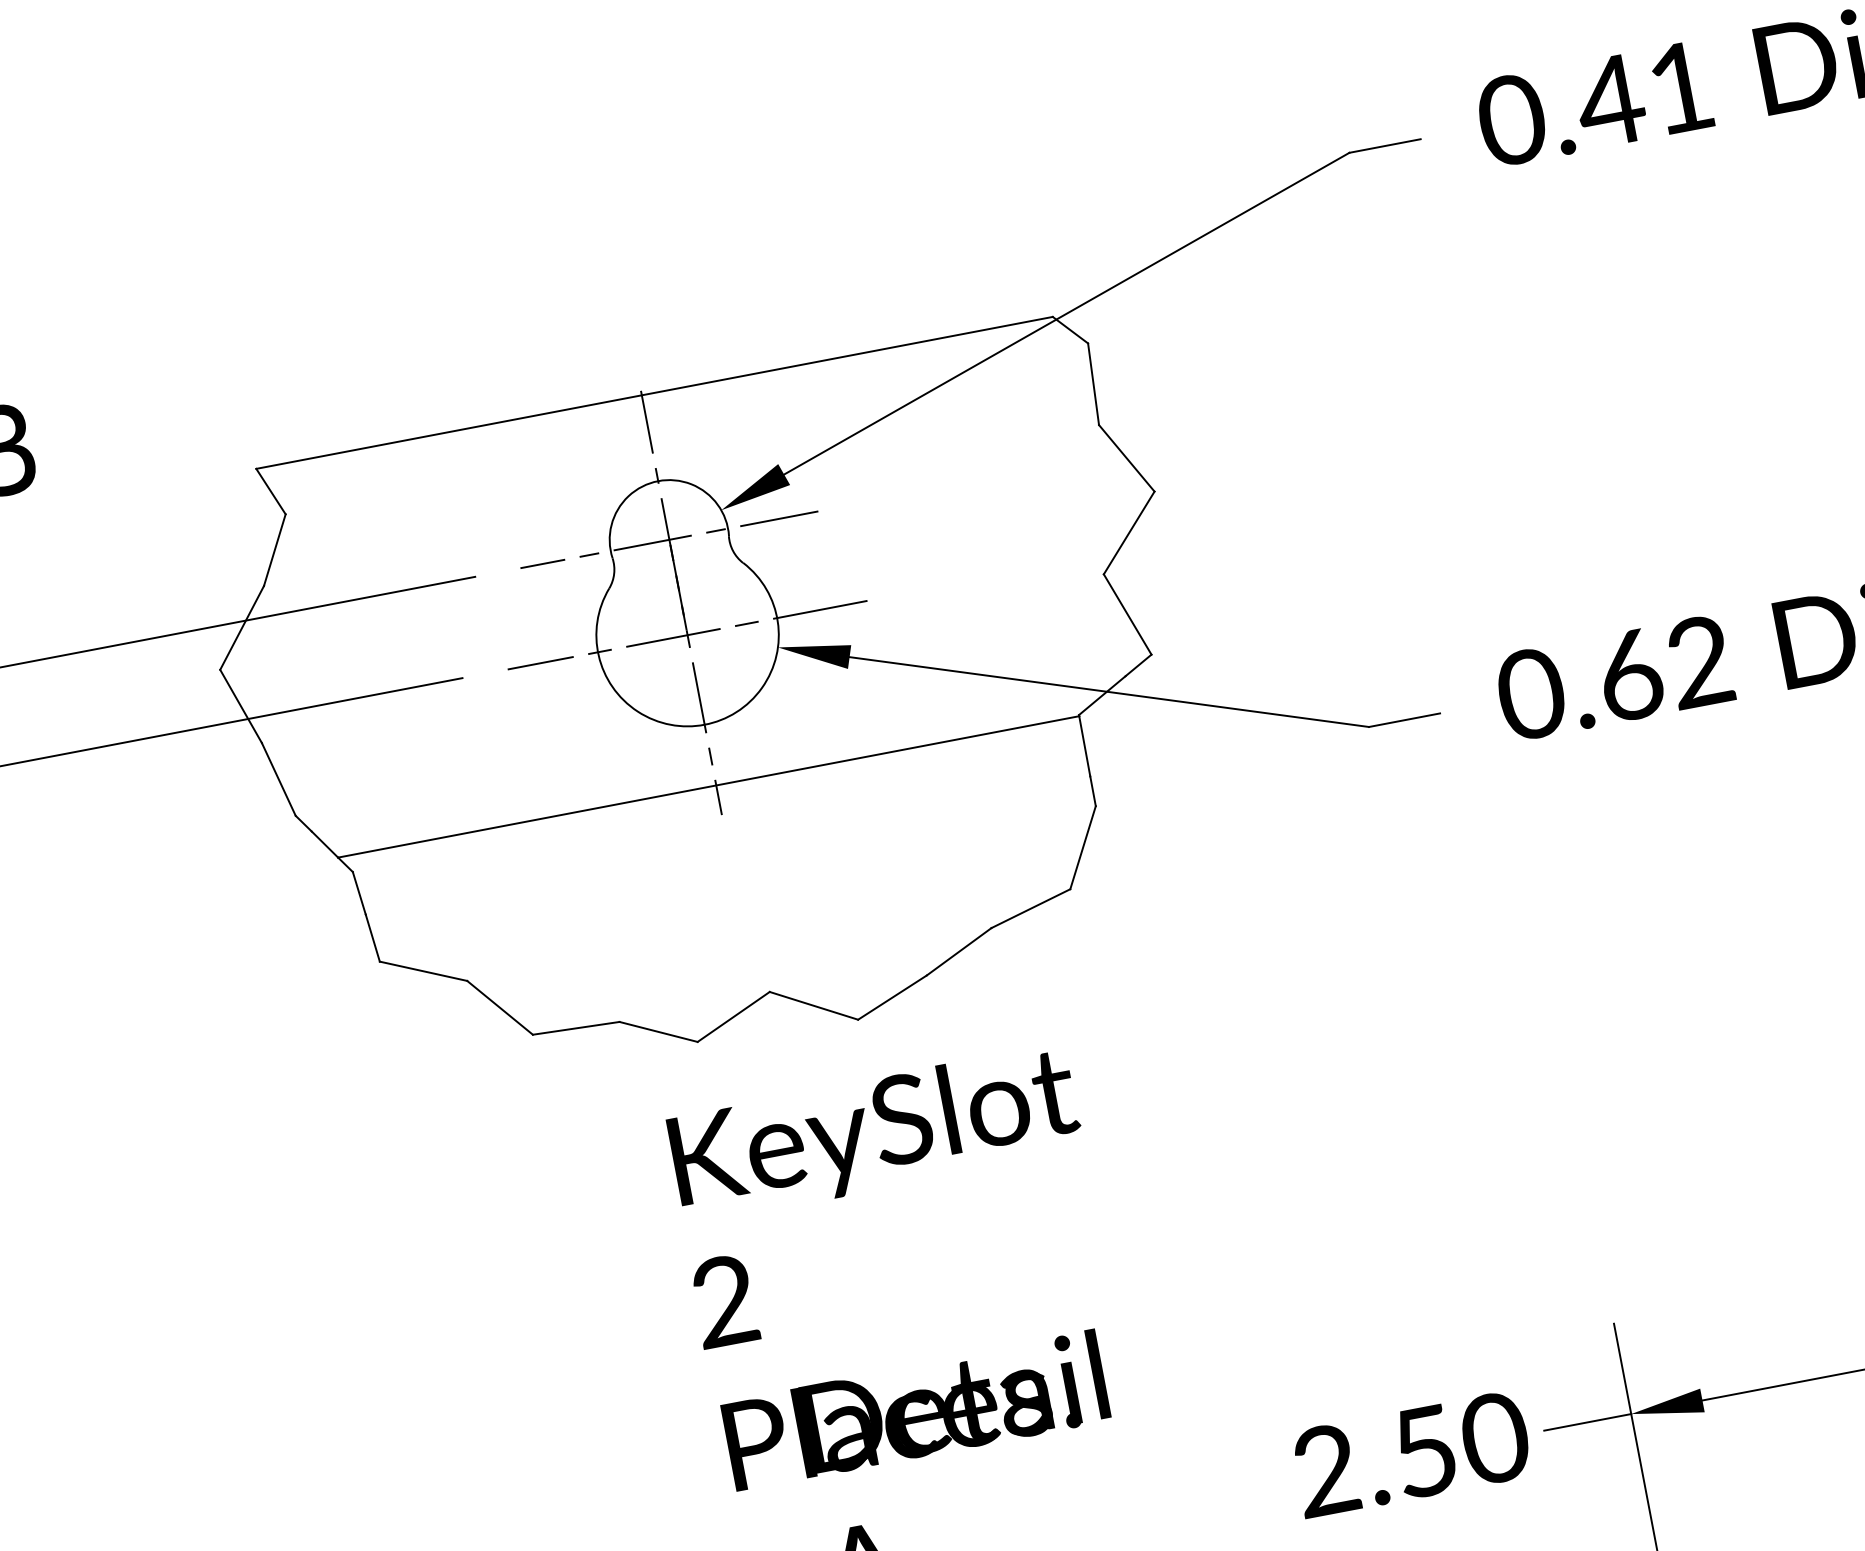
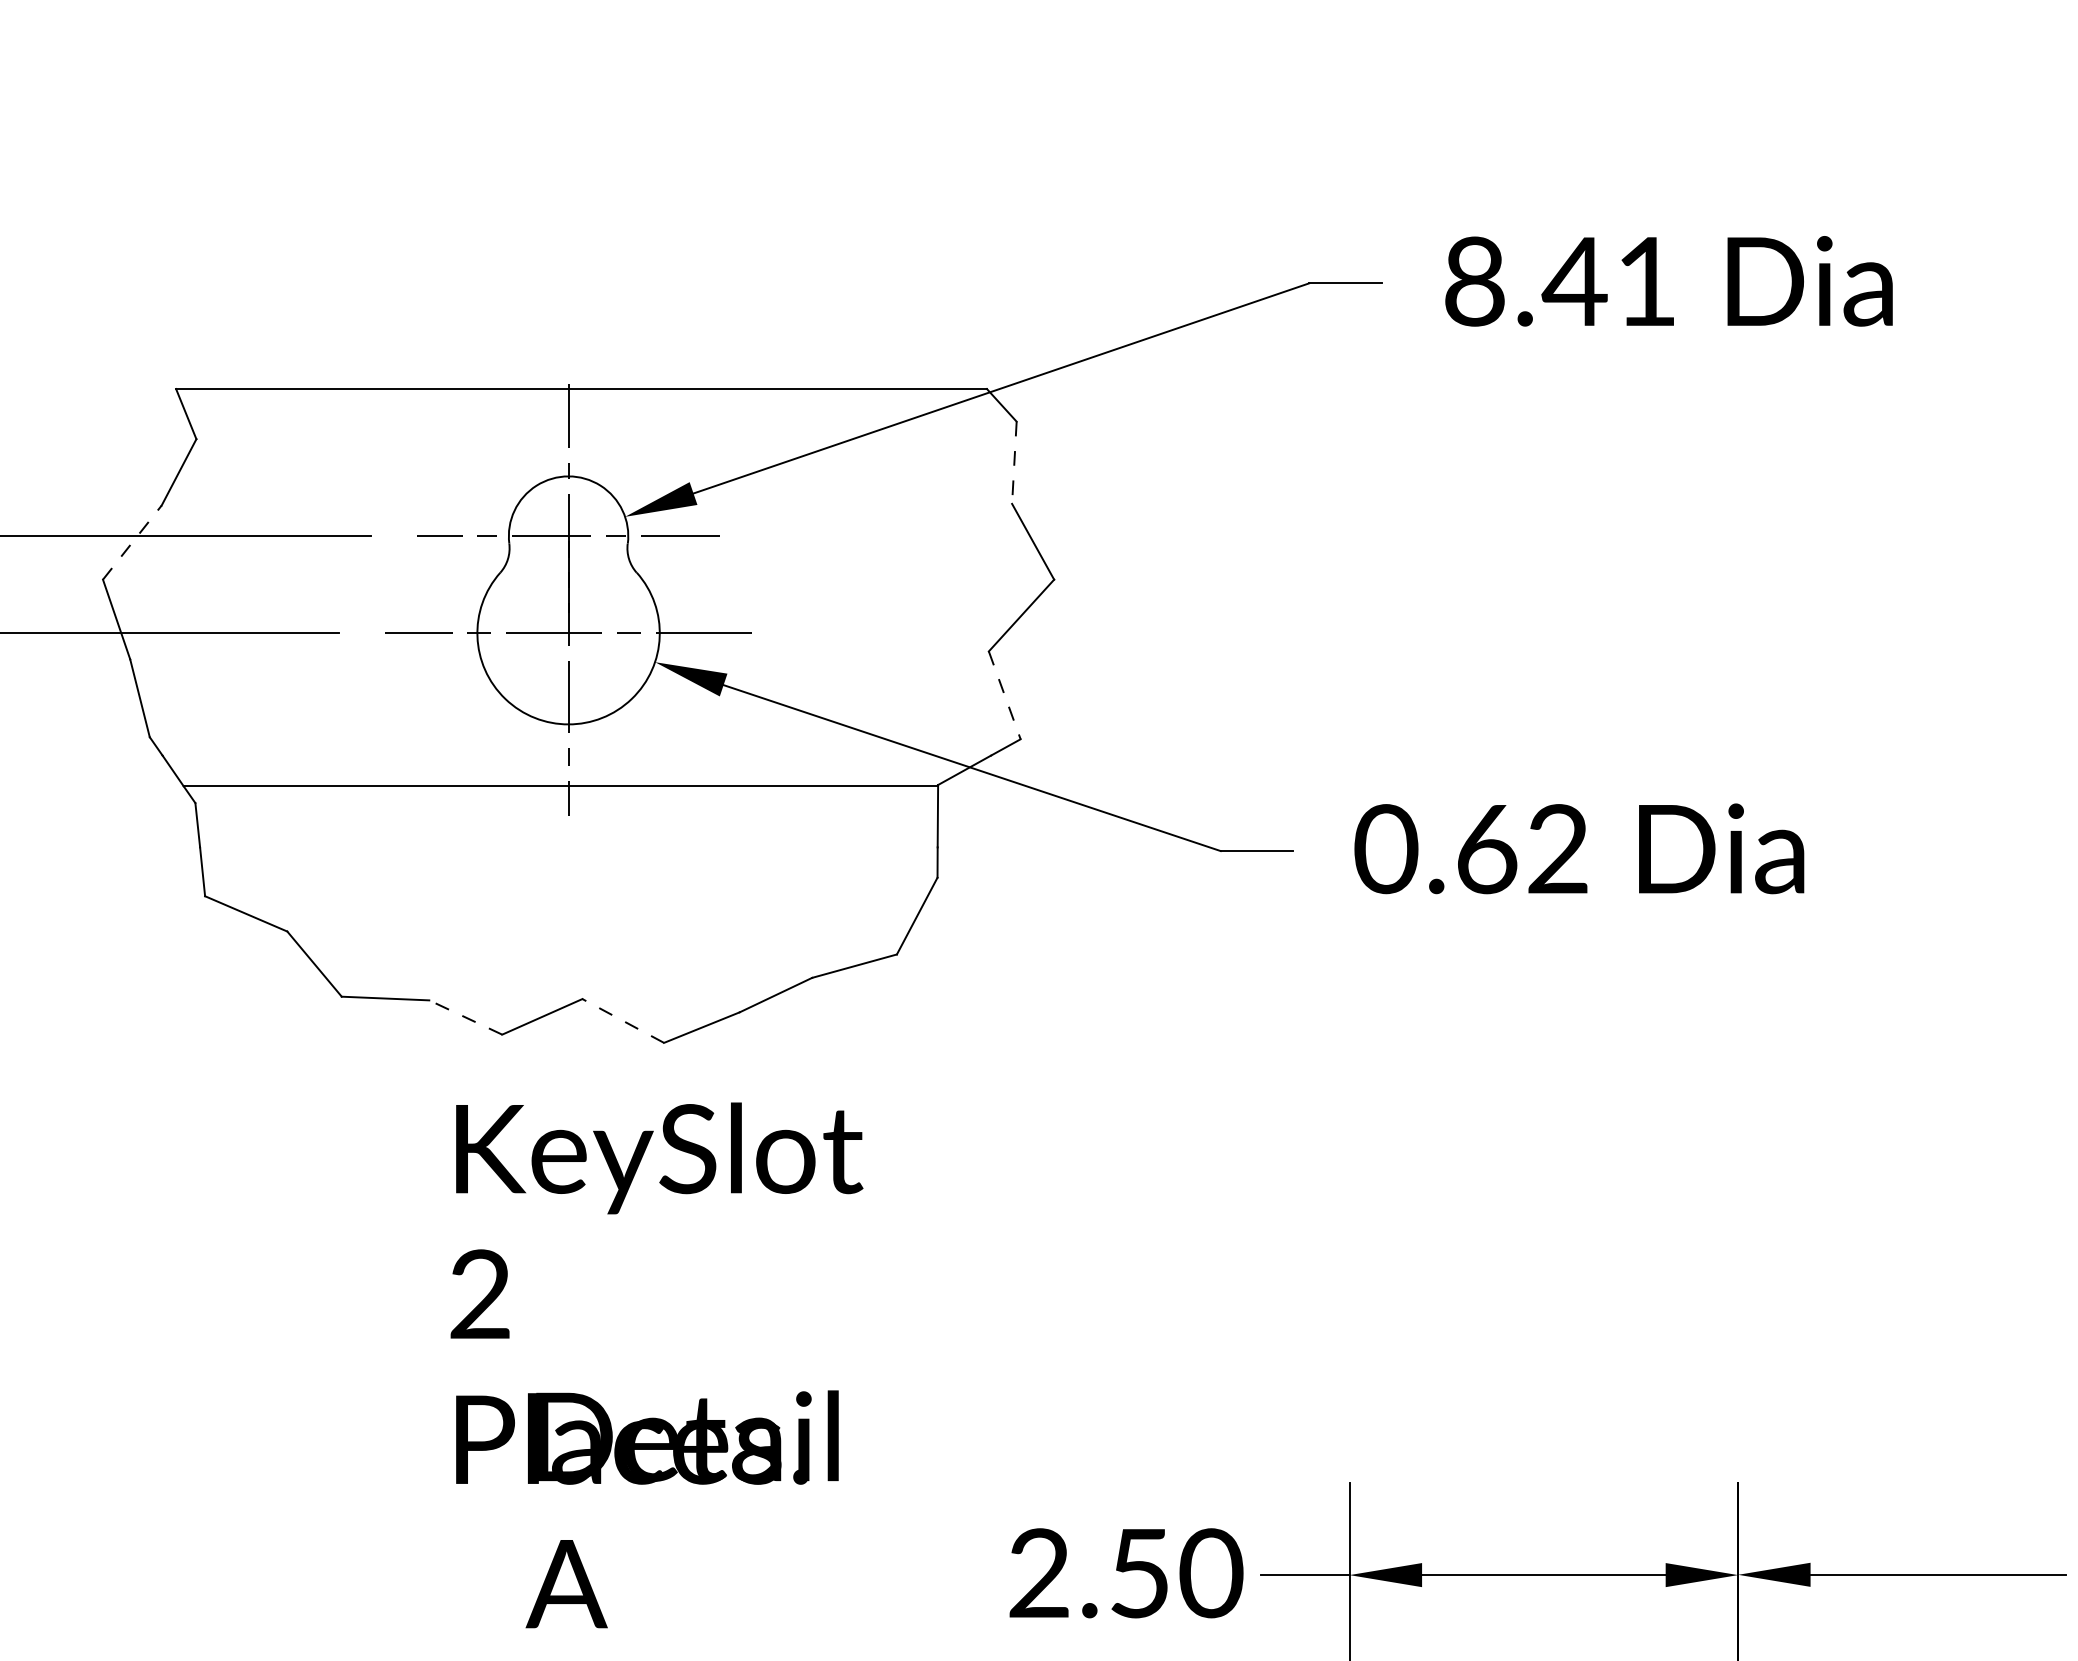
text: (1511, 119) -> (1474, 281), 0.41 -> 8.41
line: (1093, 384) -> (1014, 463), solid -> dashed
line: (1127, 614) -> (1004, 695), solid -> dashed
line: (242, 627) -> (132, 542), solid -> dashed
line: (813, 1005) -> (622, 1020), solid -> dashed
line: (658, 1031) -> (465, 1017), solid -> dashed

